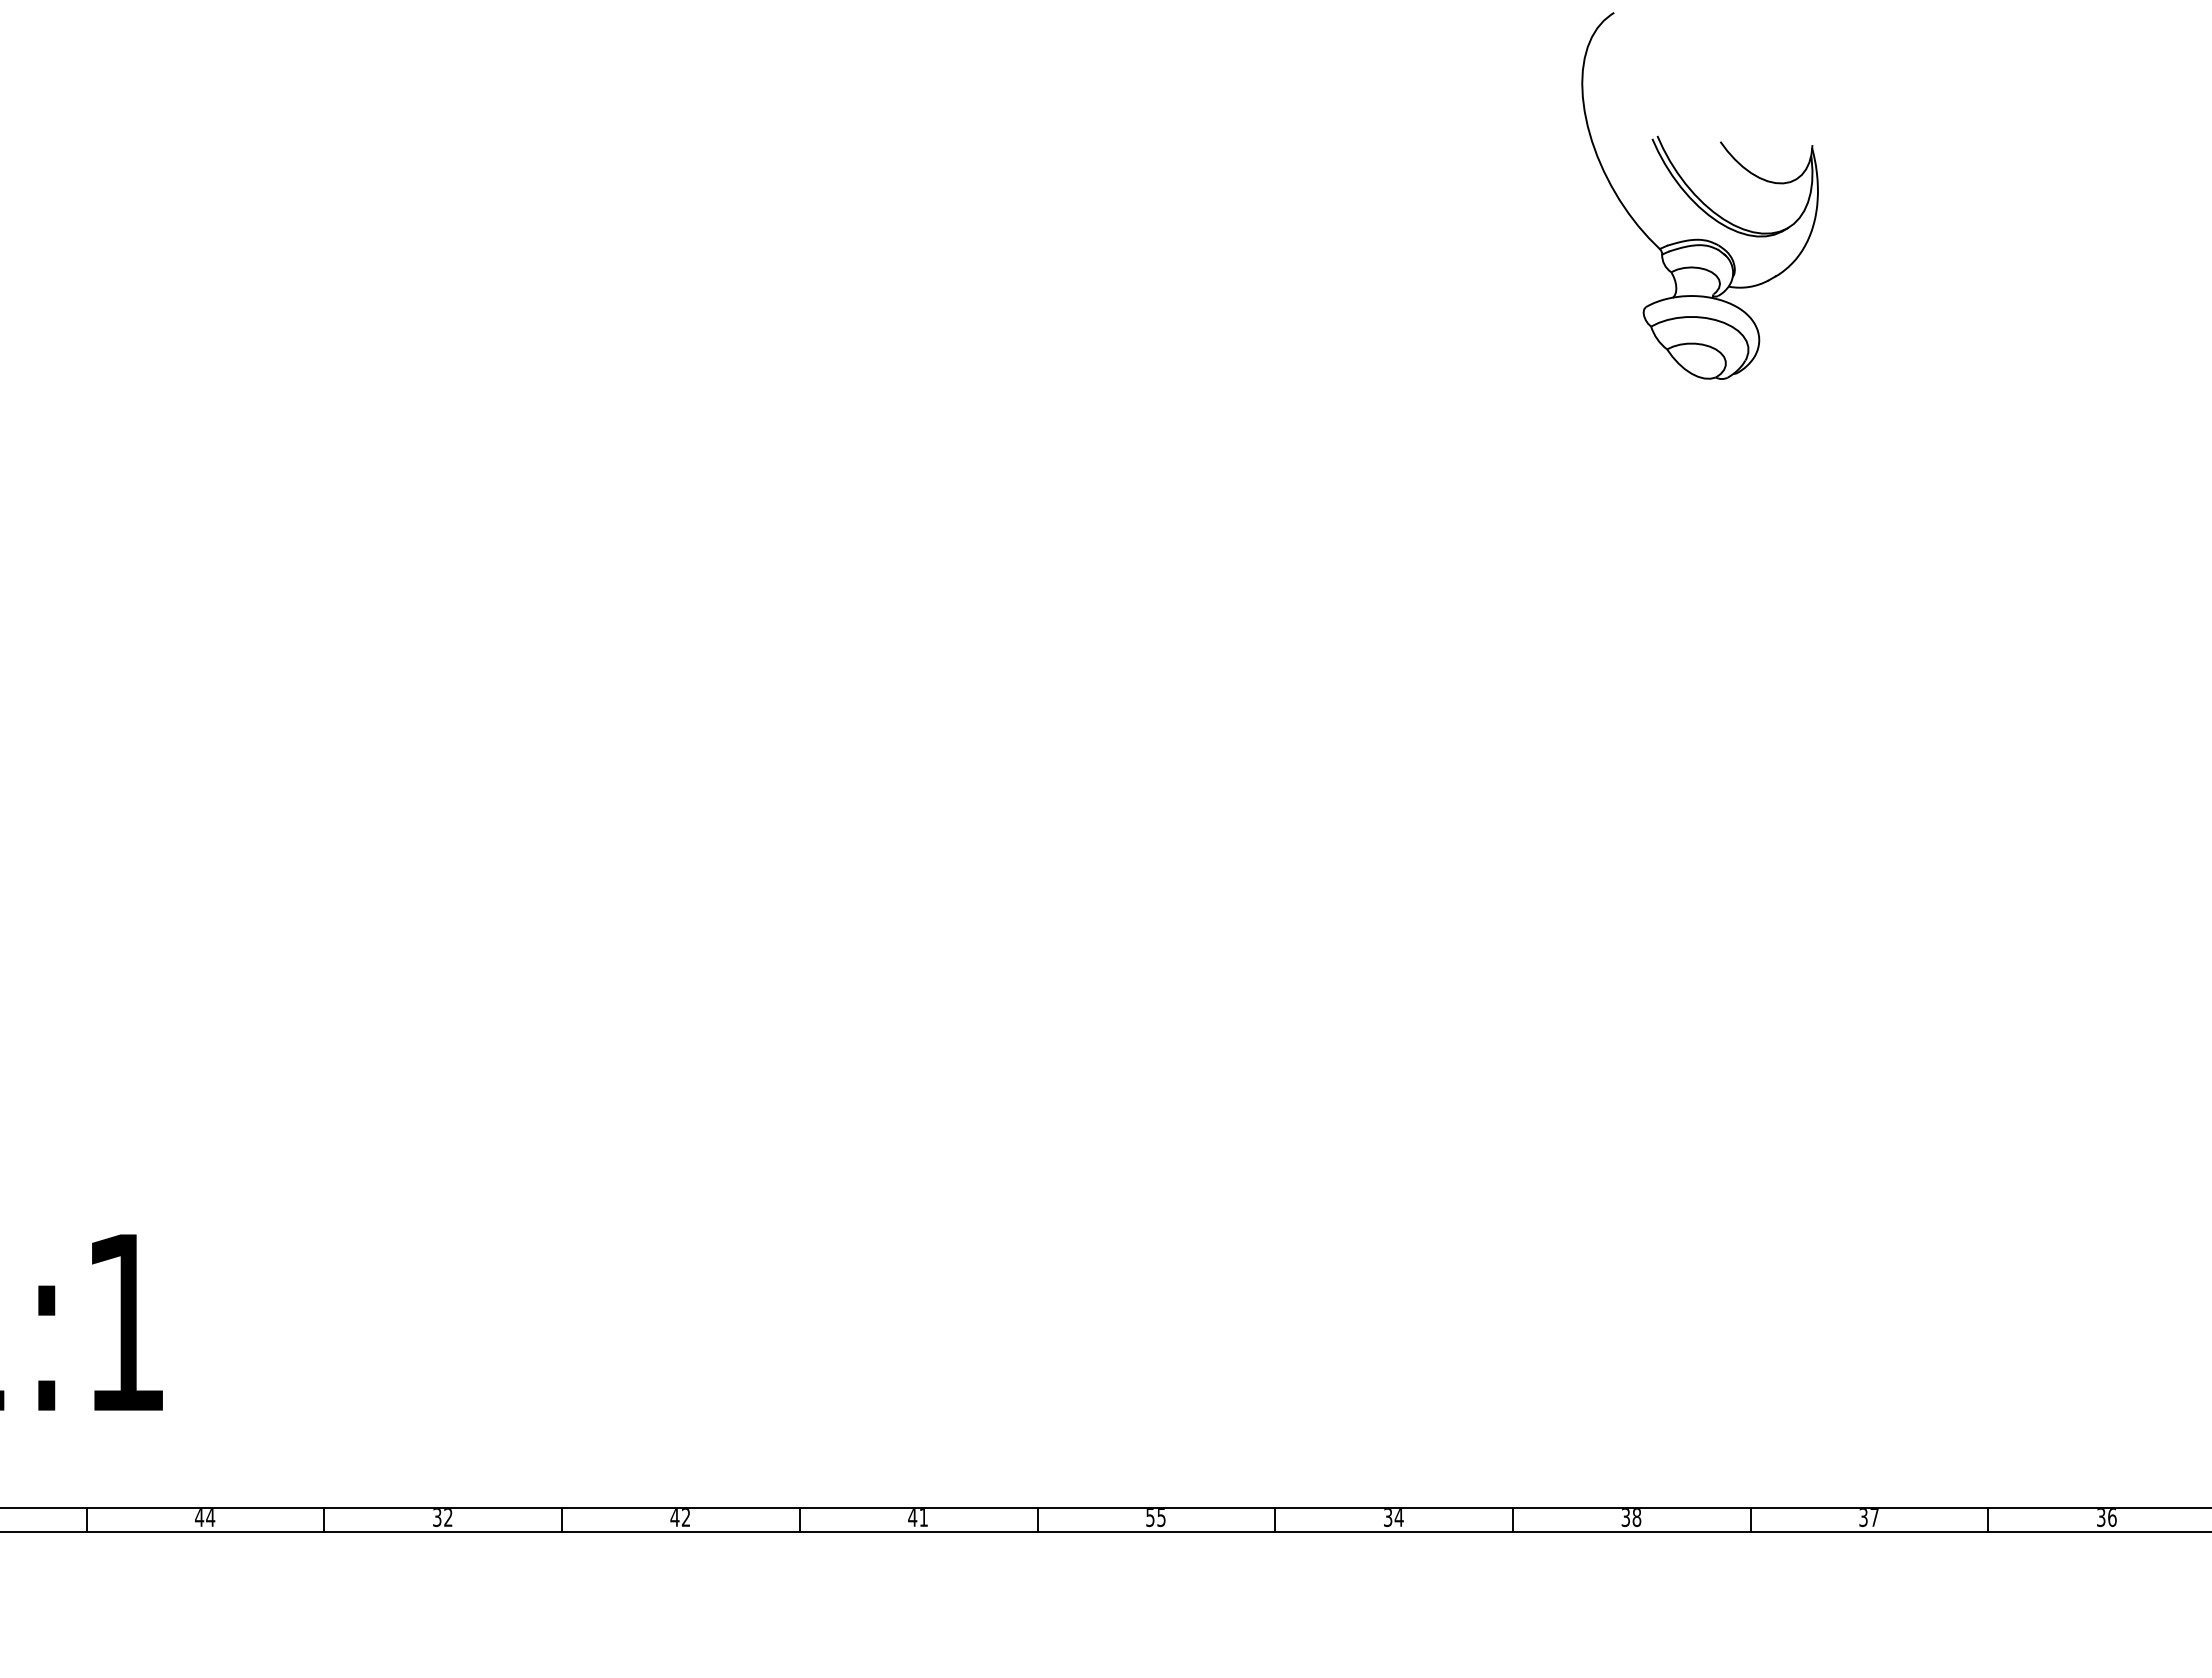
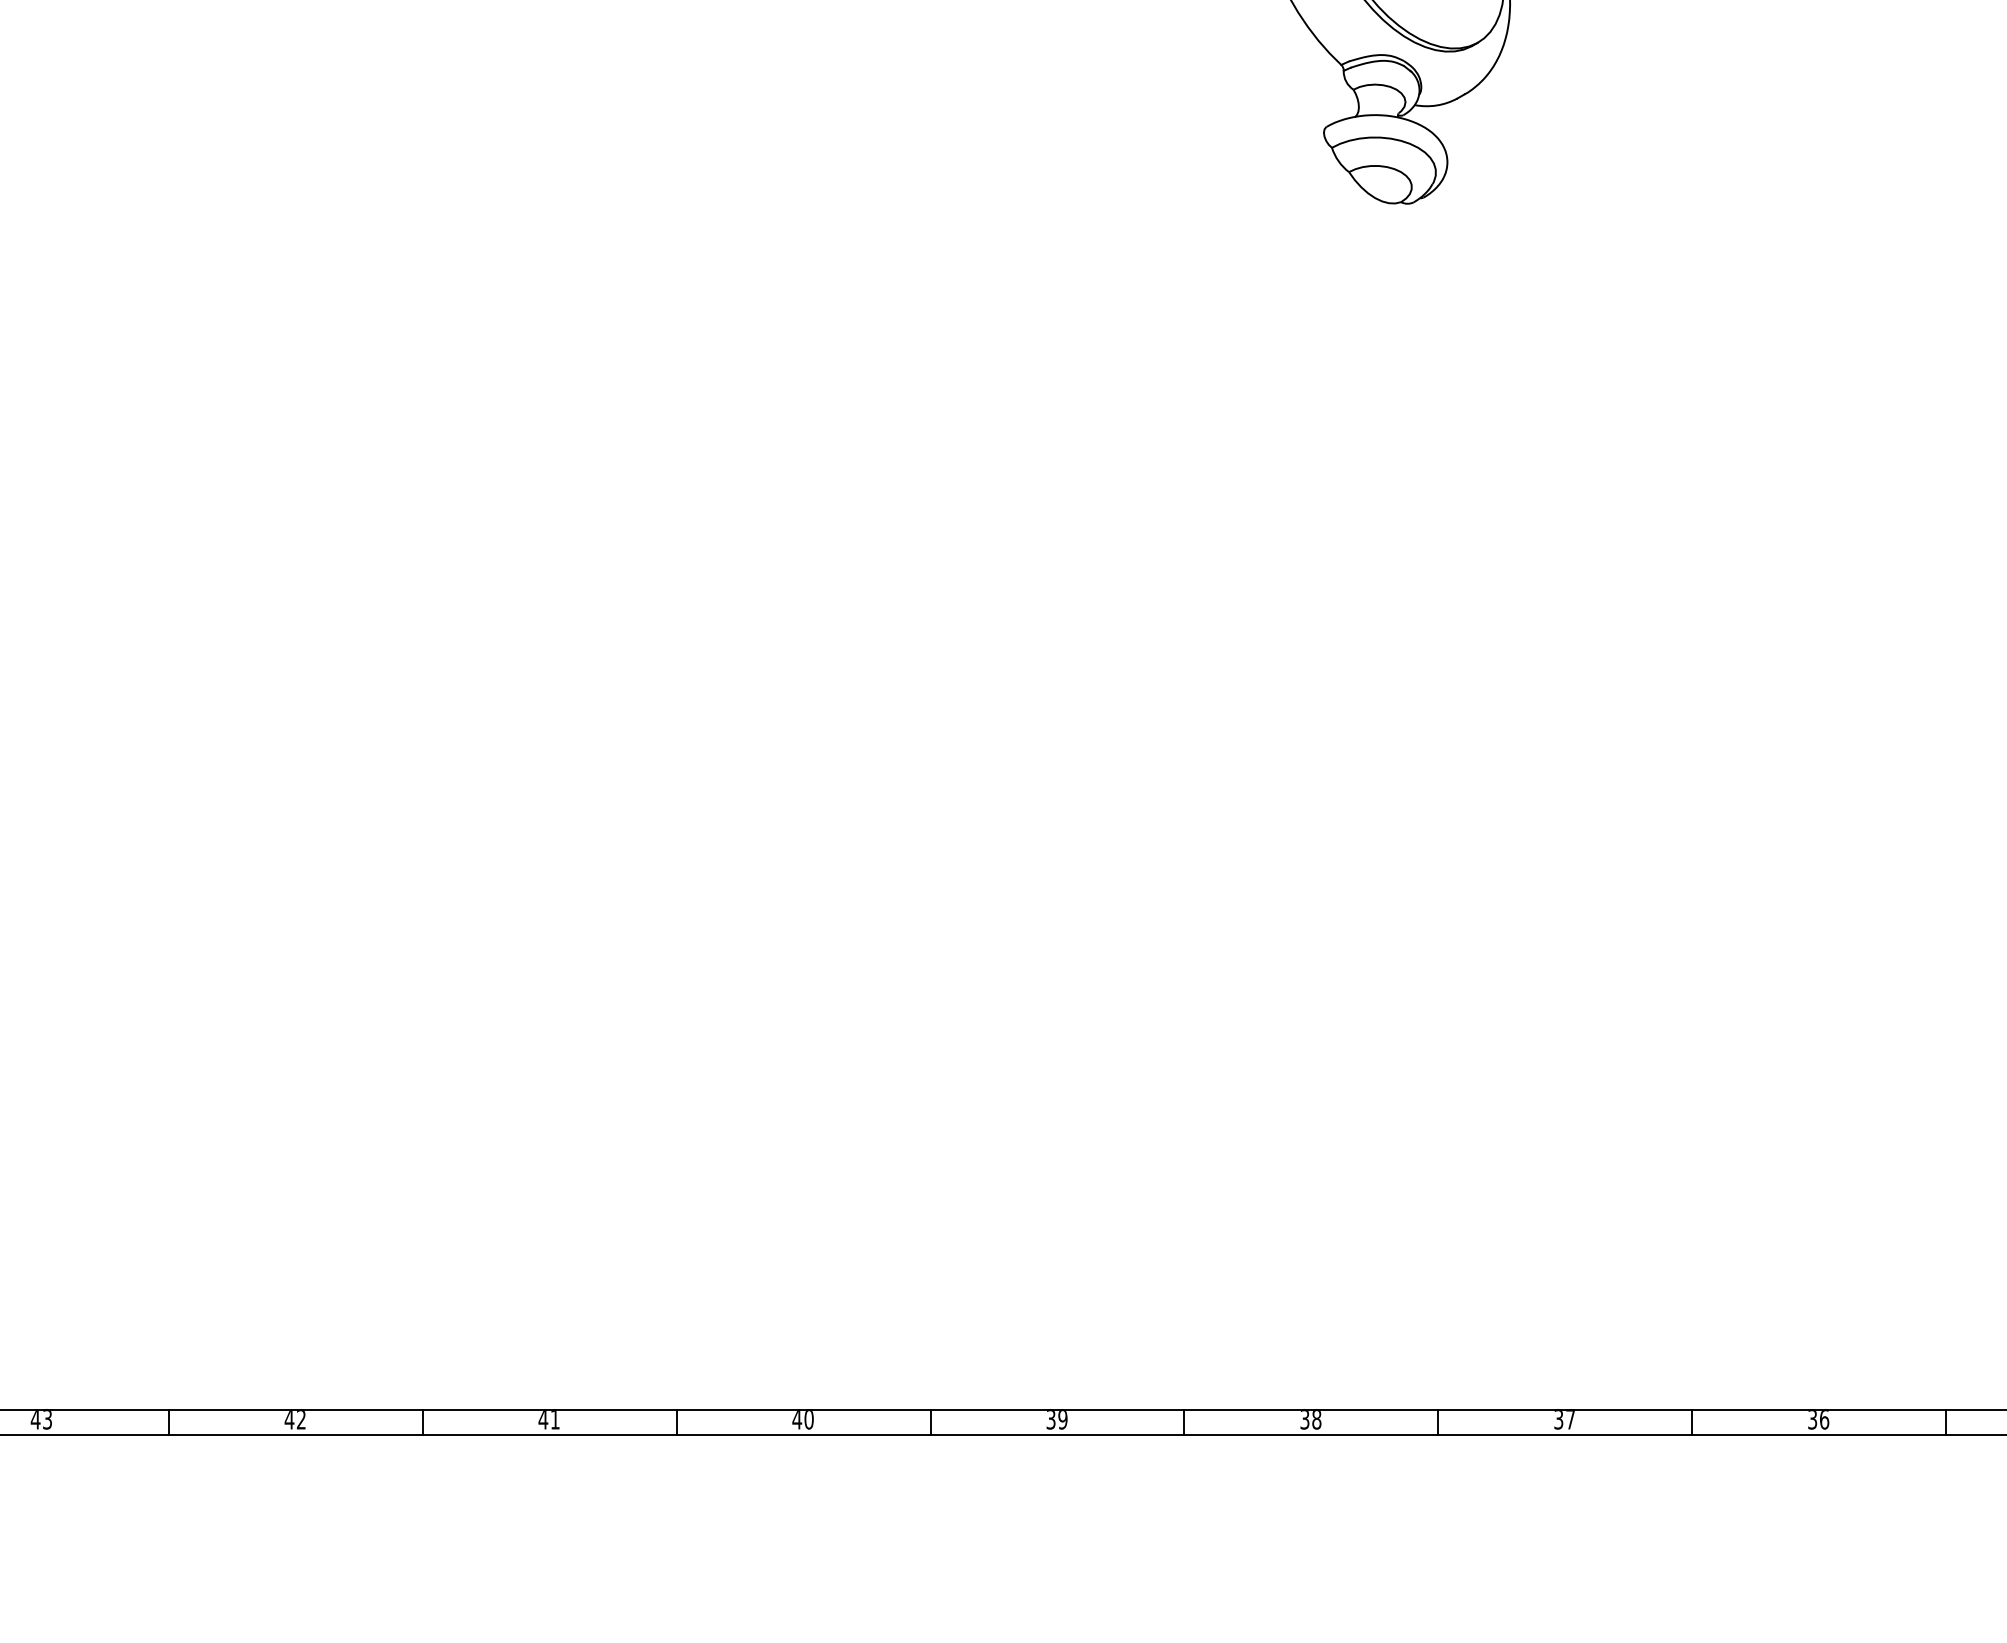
text: (1398, 1517) -> (1062, 1419), 34 -> 39
text: (442, 1518) -> (41, 1420), 32 -> 43
text: (1155, 1518) -> (802, 1420), 55 -> 40

